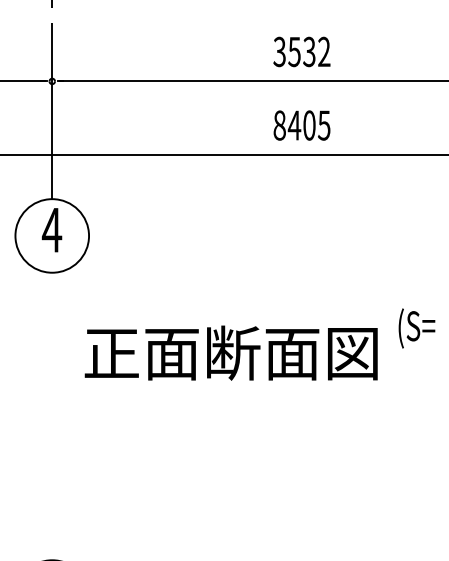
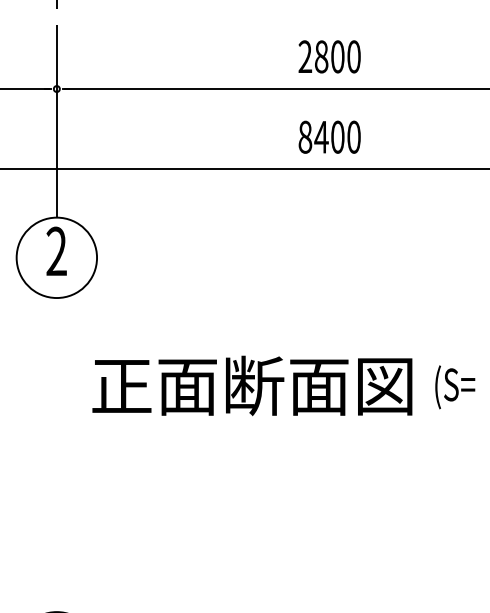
text: (301, 51) -> (329, 56), 3532 -> 2800
text: (323, 125) -> (353, 137), 8405 -> 8400
text: (51, 229) -> (56, 250), 4 -> 2
text: (416, 328) -> (454, 387), moved

